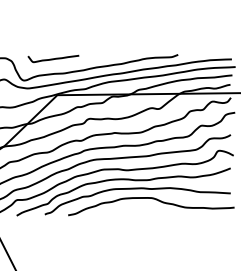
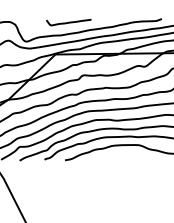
curve: (53, 58) -> (68, 22), moved

